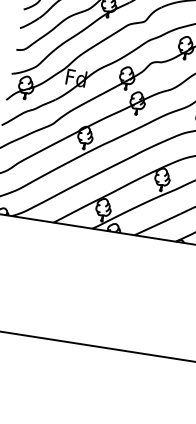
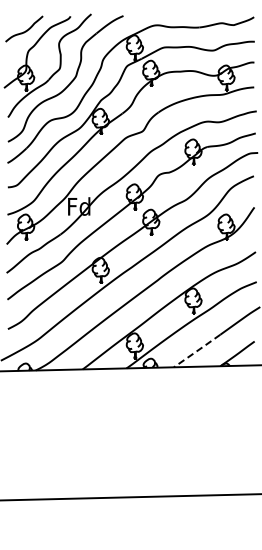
line: (157, 224) -> (196, 351), solid -> dashed

